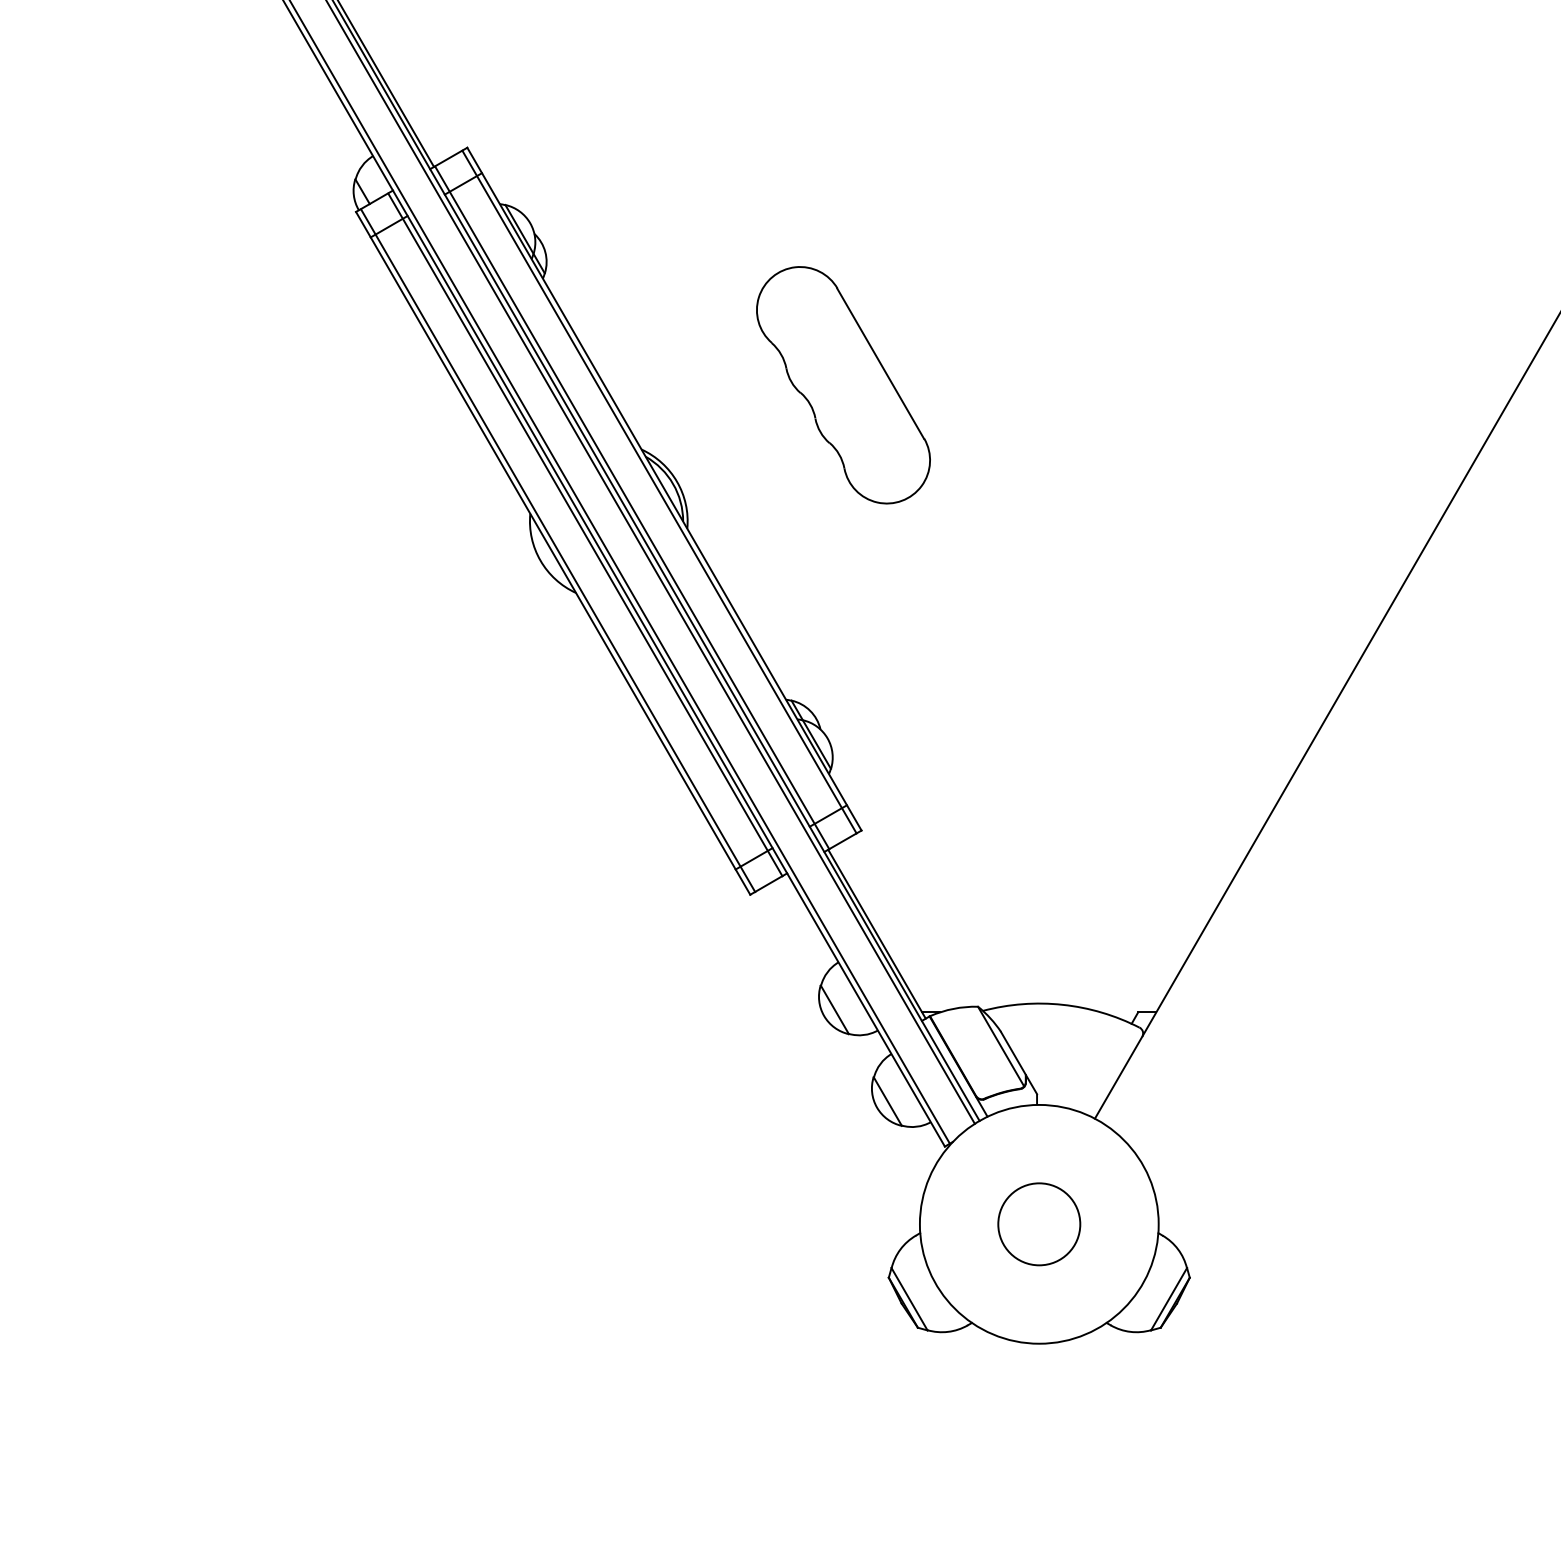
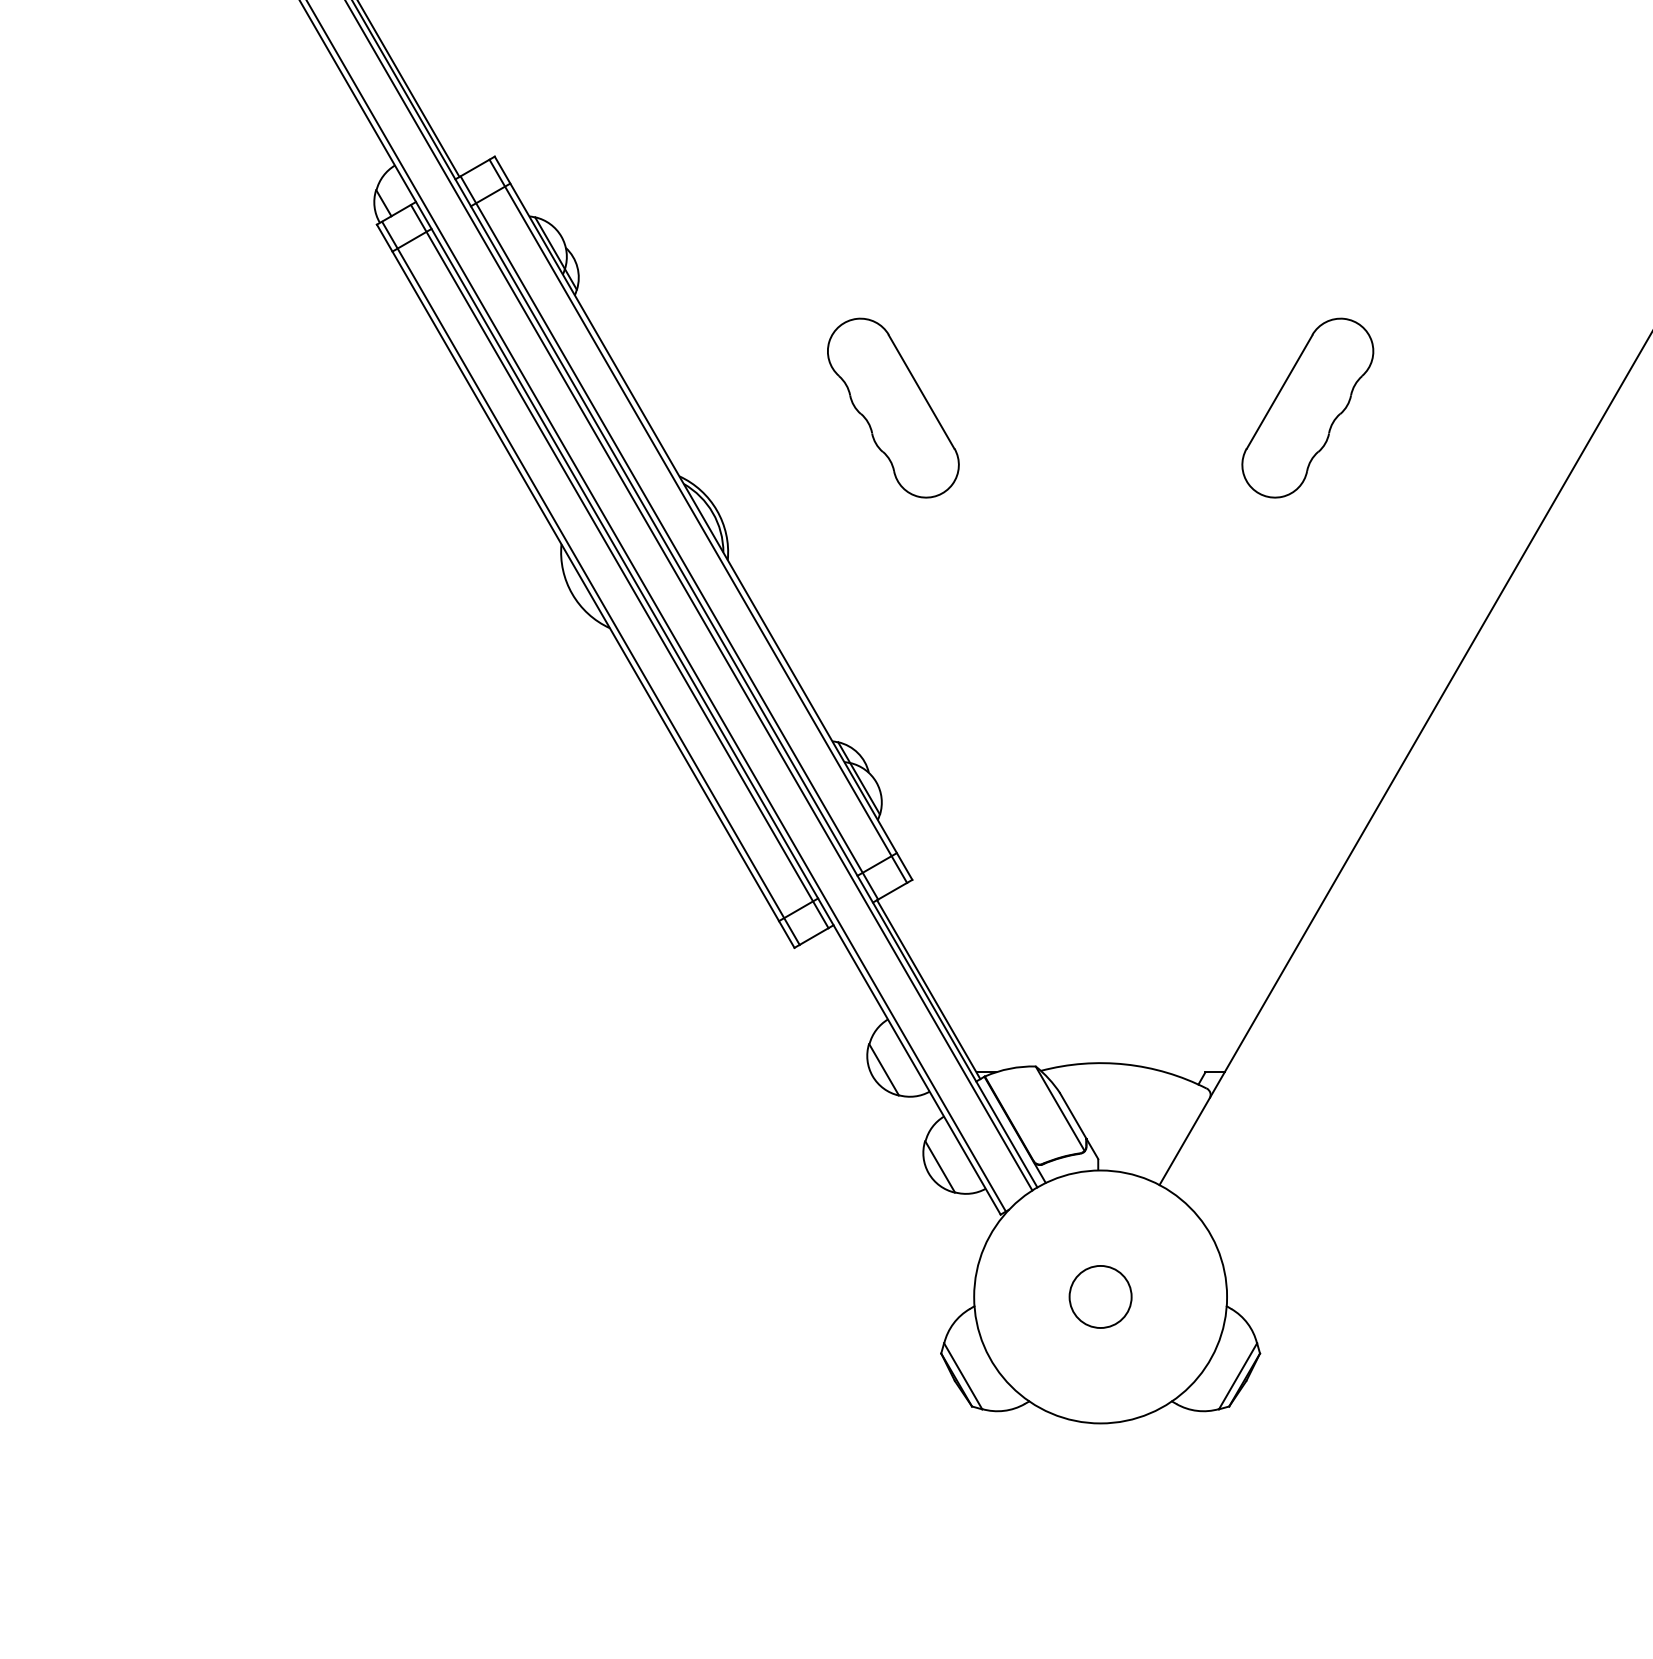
part: (843, 384) -> (893, 407), size x0.71
part: (1234, 384) -> (1307, 407), added
circle: (1039, 1224) -> (1100, 1297), size x0.71

